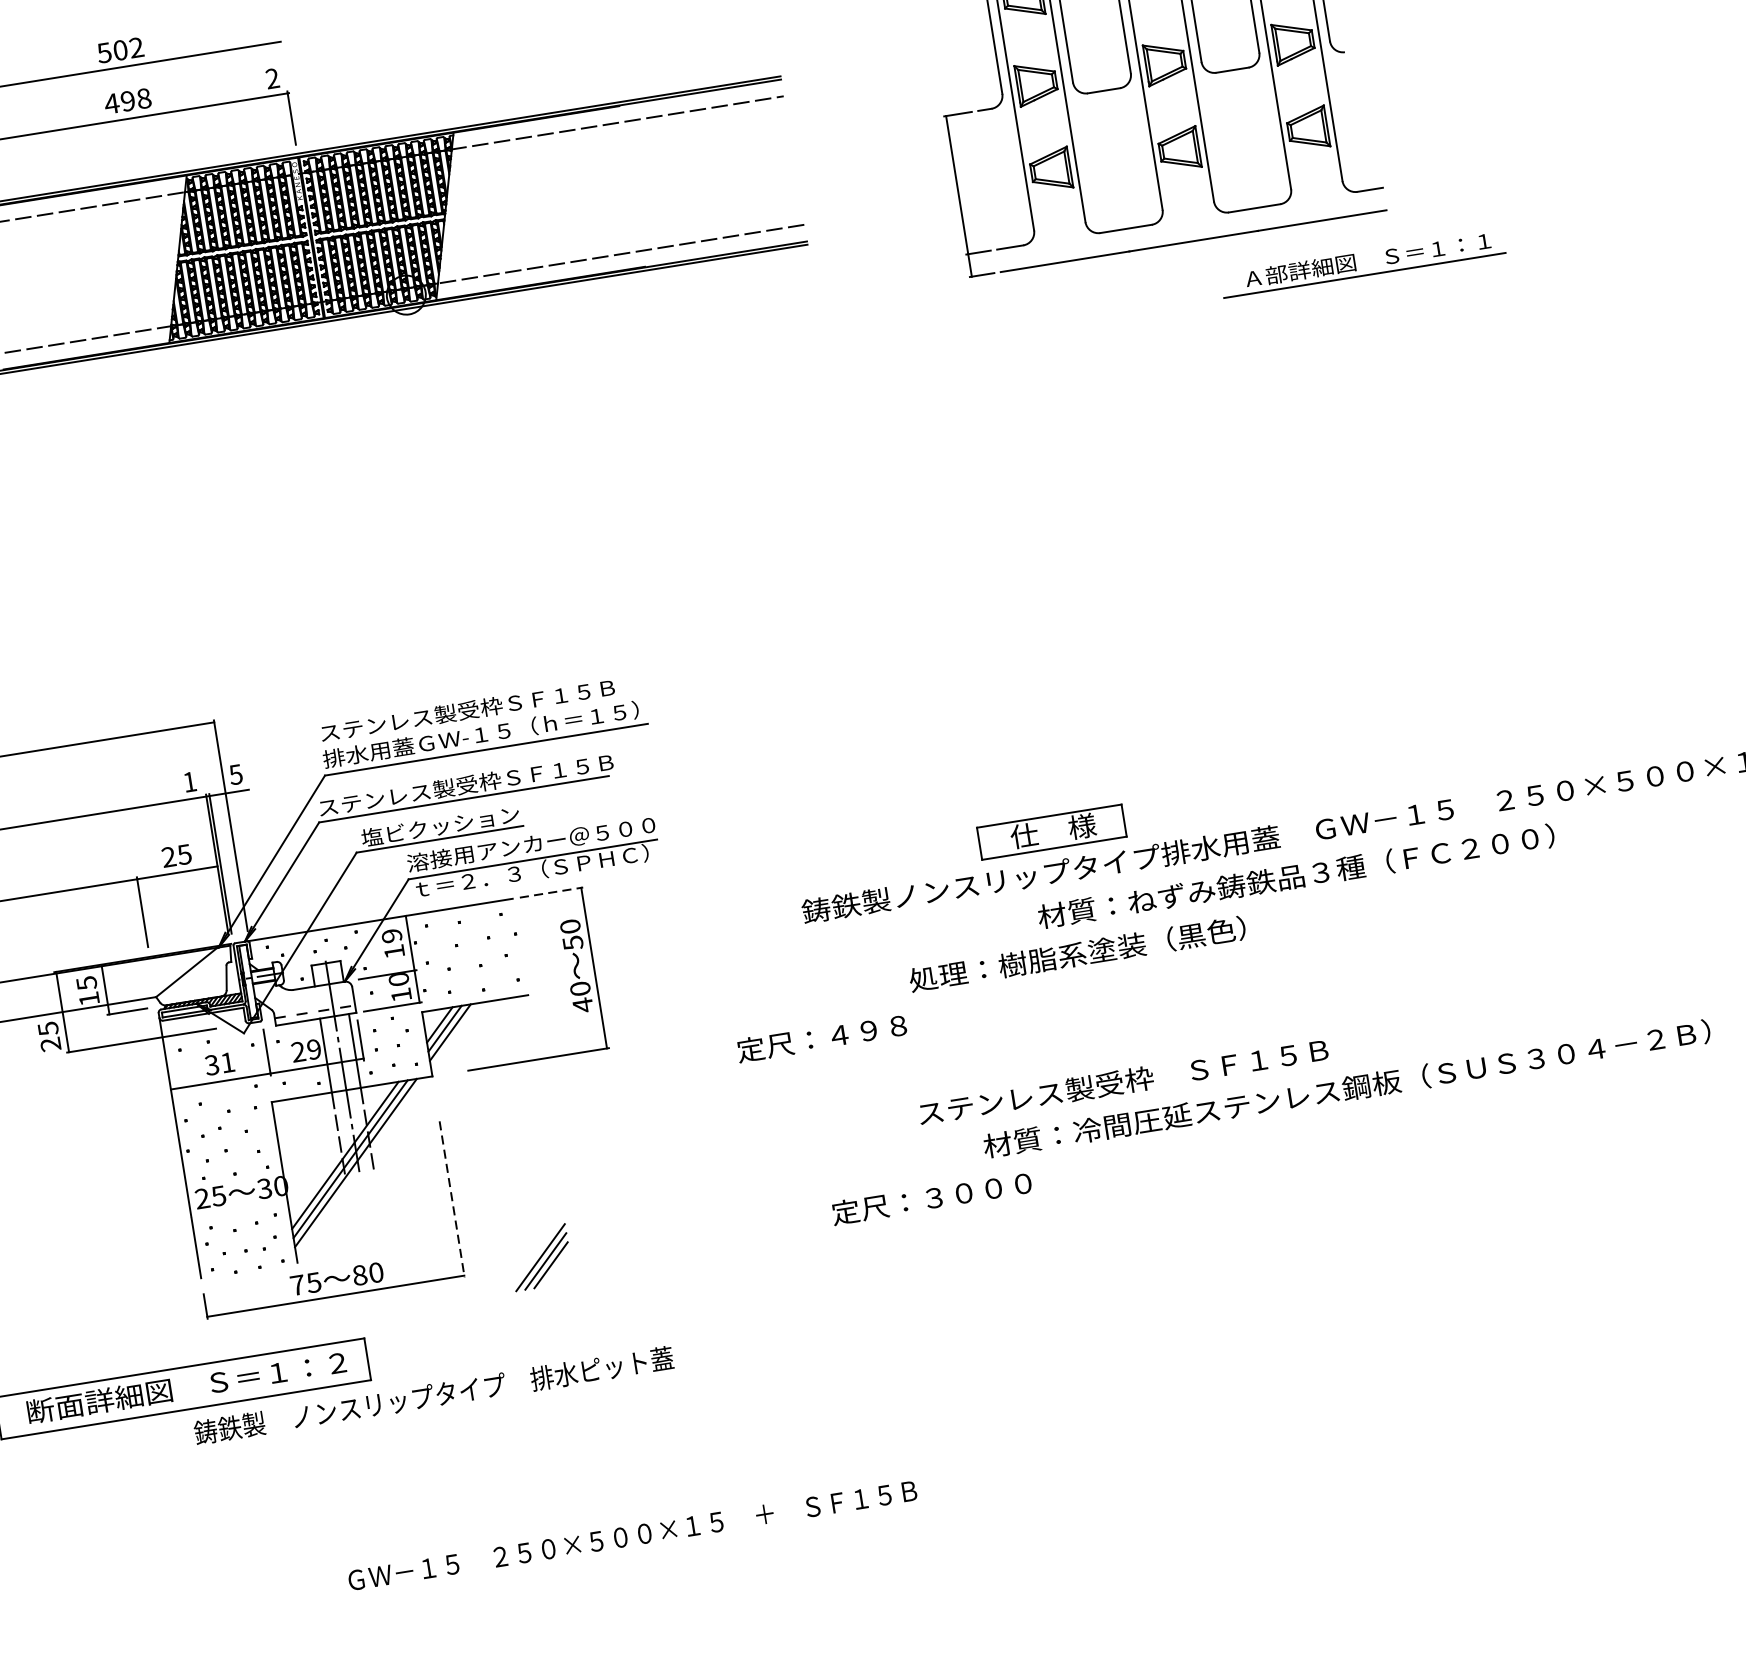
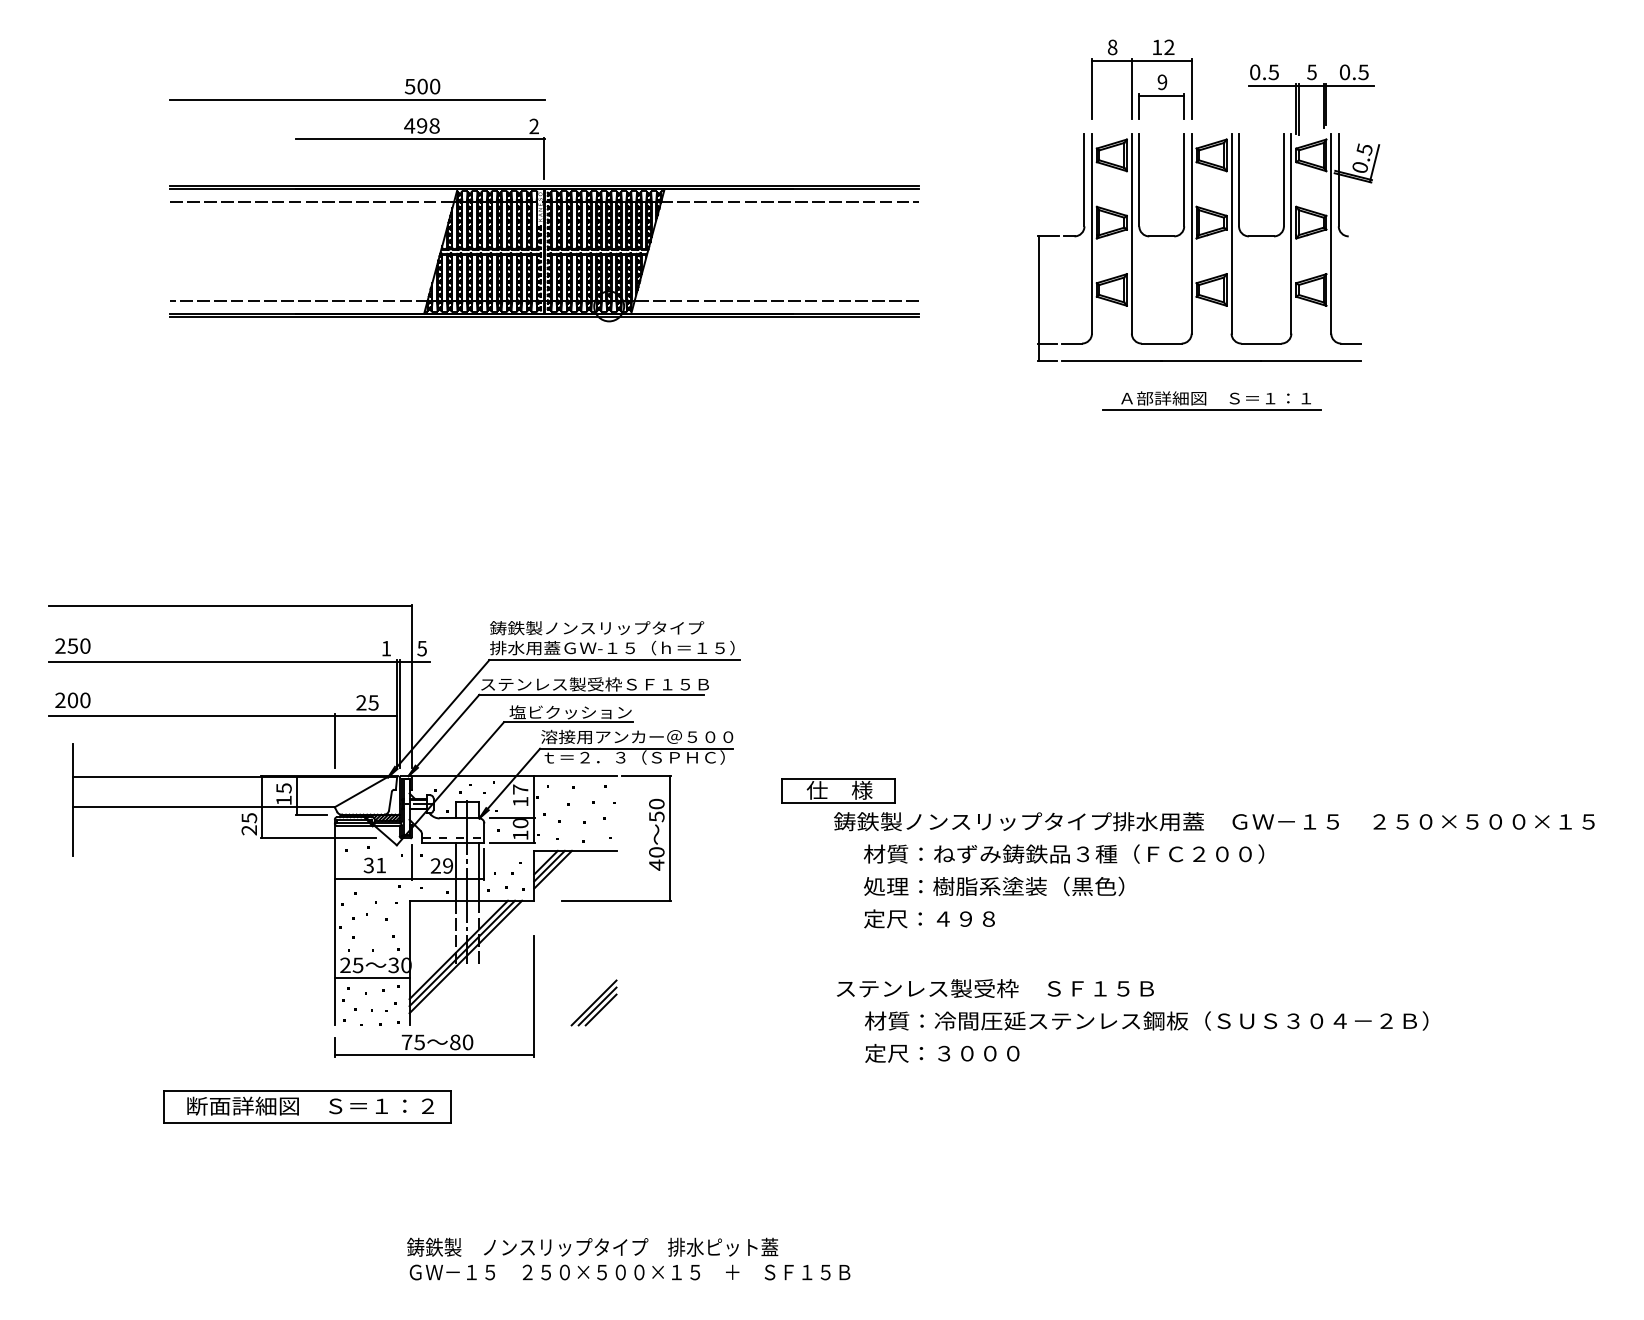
text: (137, 47) -> (435, 86), 502 -> 500
part: (1362, 263) -> (1211, 400), moved
text: (466, 711) -> (604, 628), ステンレス製受枠ＳＦ１５Ｂ -> 鋳鉄製ノンスリップタイプ
part: (1051, 831) -> (838, 790), moved
text: (1295, 875) -> (1063, 853), moved
line: (551, 893) -> (646, 776), dashed -> solid
text: (391, 935) -> (520, 789), 19 -> 17
text: (1078, 954) -> (994, 886), moved
text: (821, 1037) -> (929, 918), moved
text: (1123, 1081) -> (995, 988), moved
text: (1346, 1088) -> (1146, 1020), moved
text: (932, 1198) -> (942, 1053), moved
line: (452, 1199) -> (534, 996), dashed -> solid
line: (238, 1210) -> (371, 978), added
part: (539, 1257) -> (593, 1002), moved
text: (433, 1394) -> (592, 1246), moved

